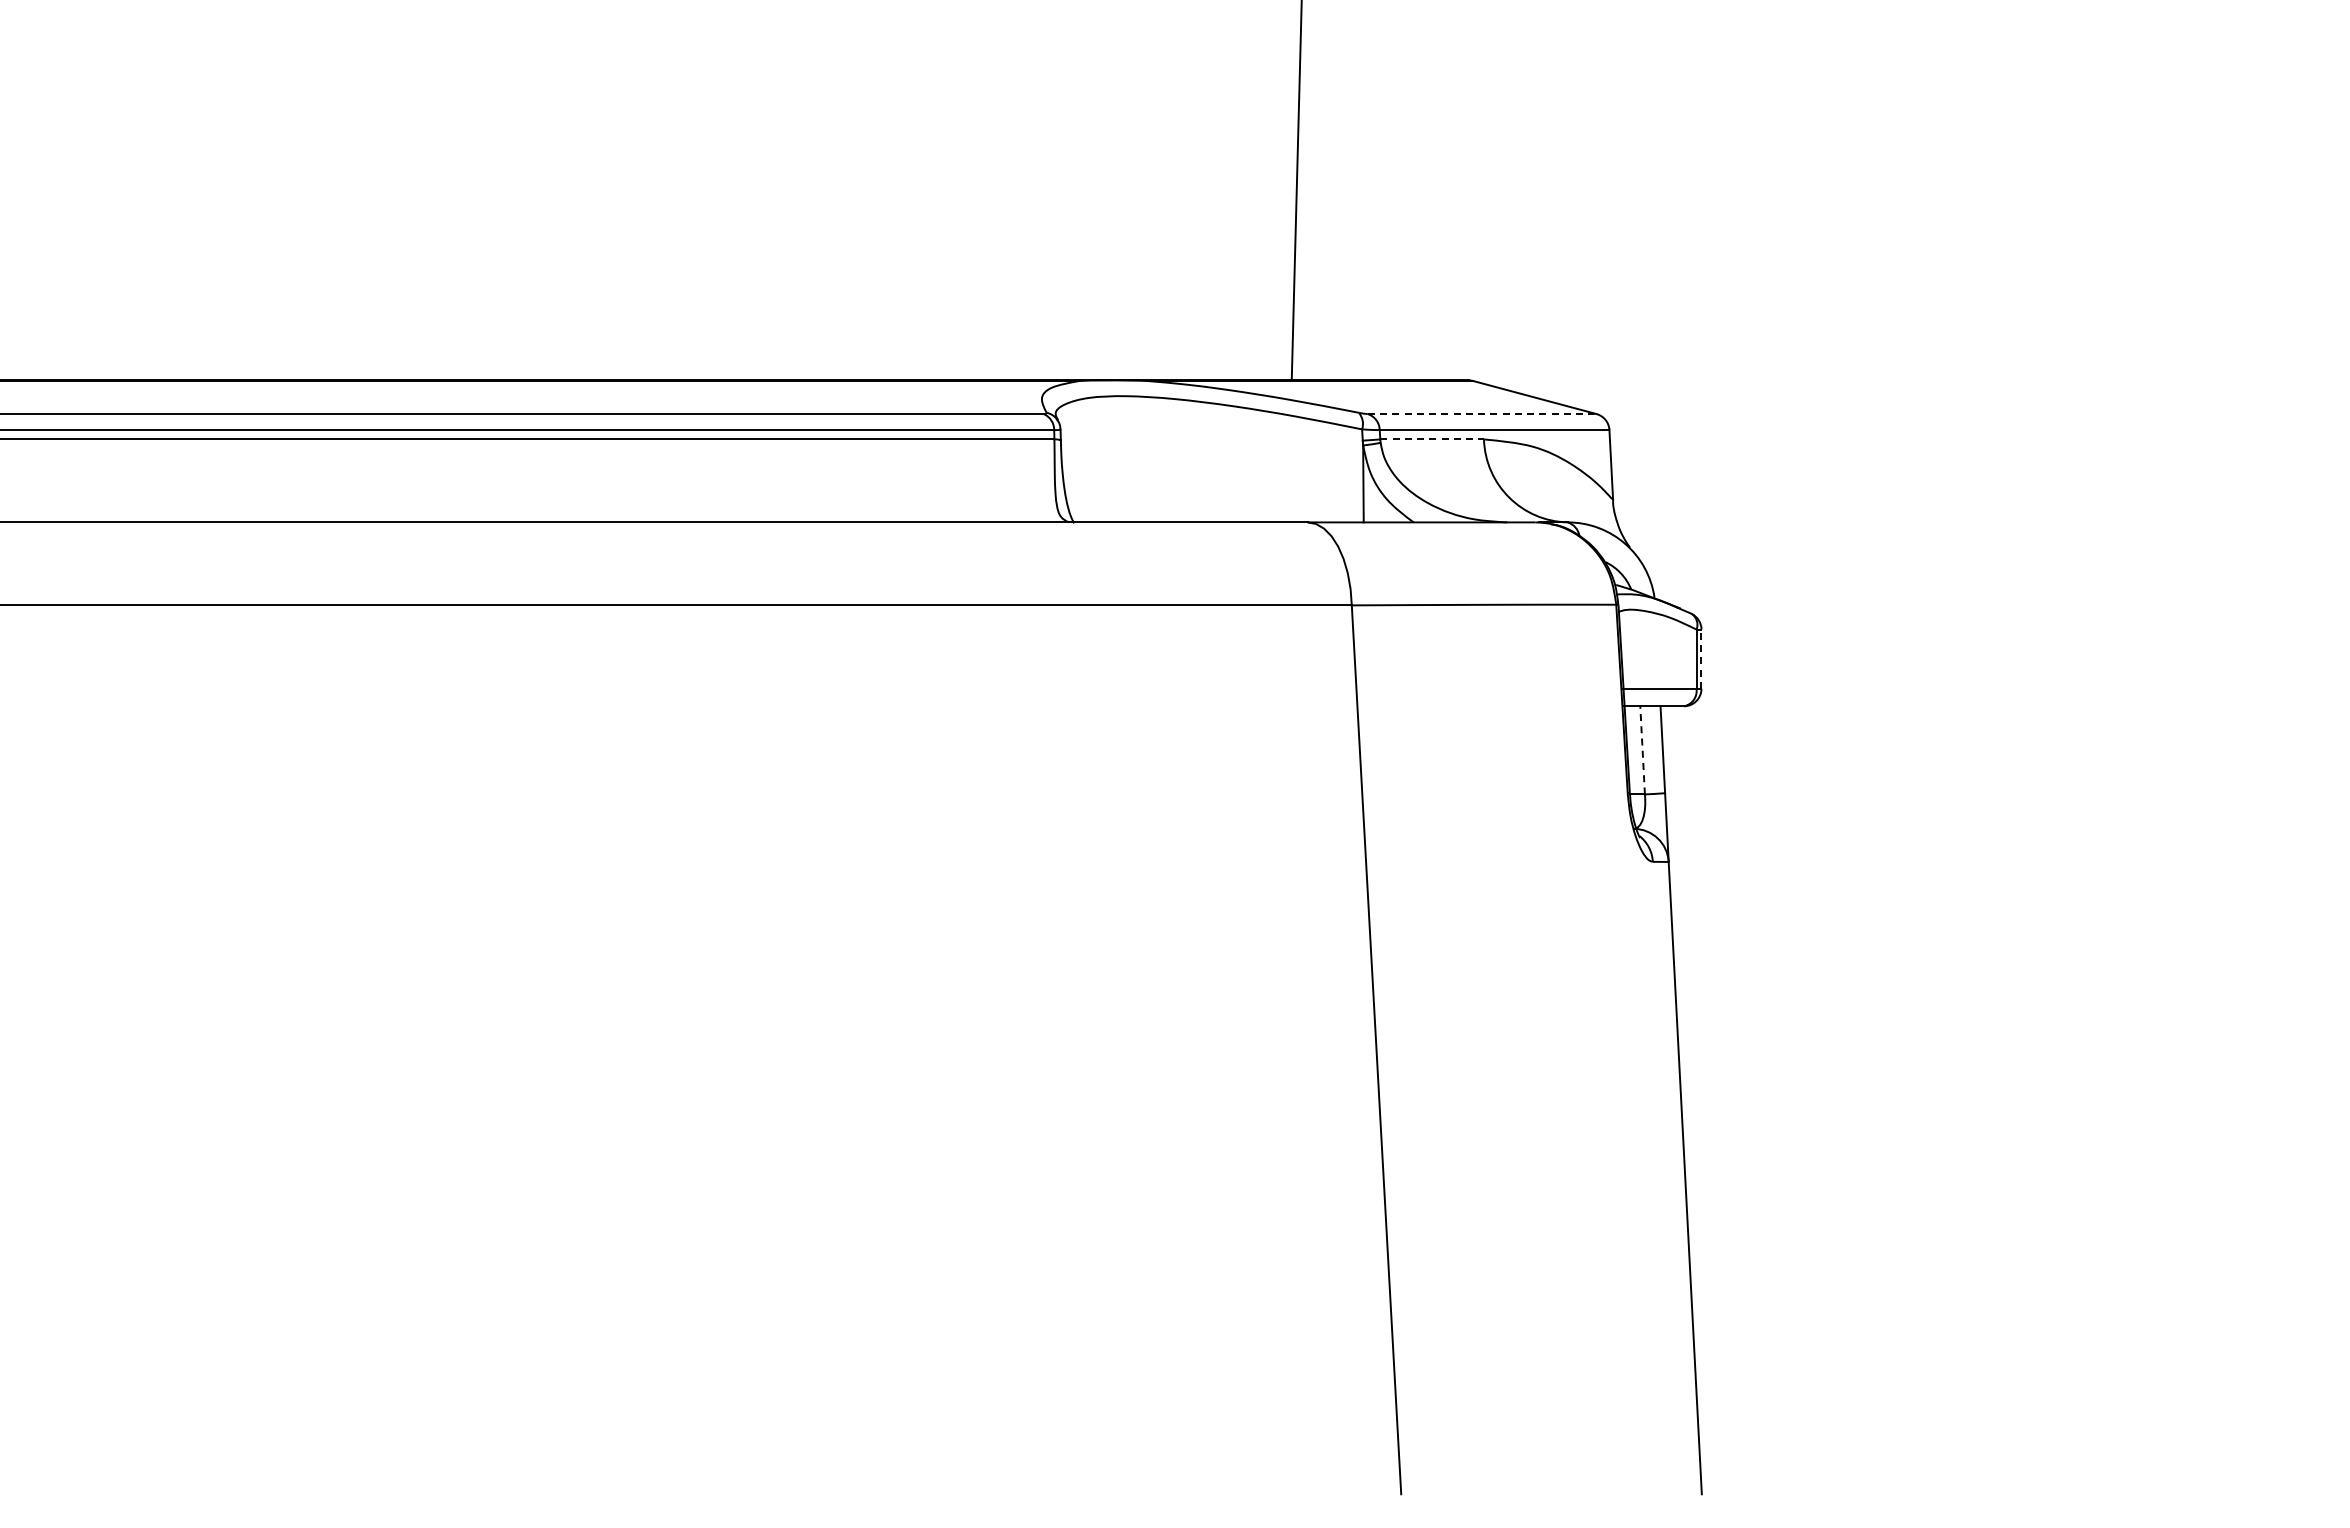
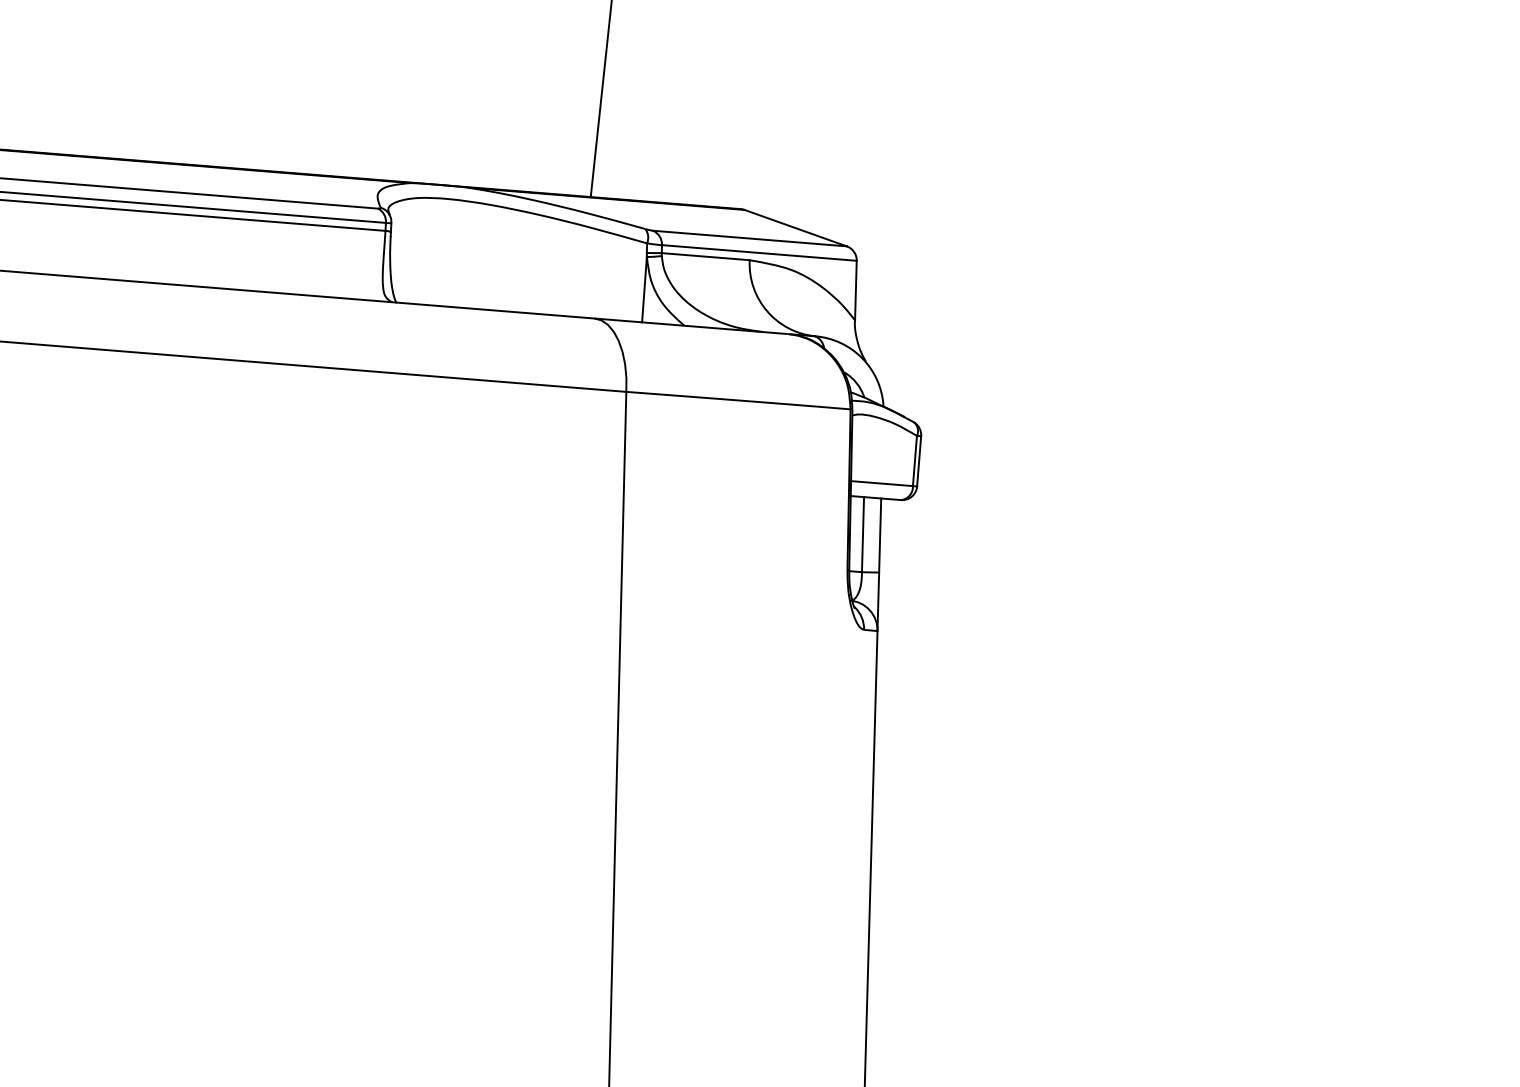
line: (1482, 414) -> (750, 238), dashed -> solid
line: (1432, 439) -> (706, 256), dashed -> solid
line: (1701, 659) -> (919, 461), dashed -> solid
line: (1642, 749) -> (862, 533), dashed -> solid

